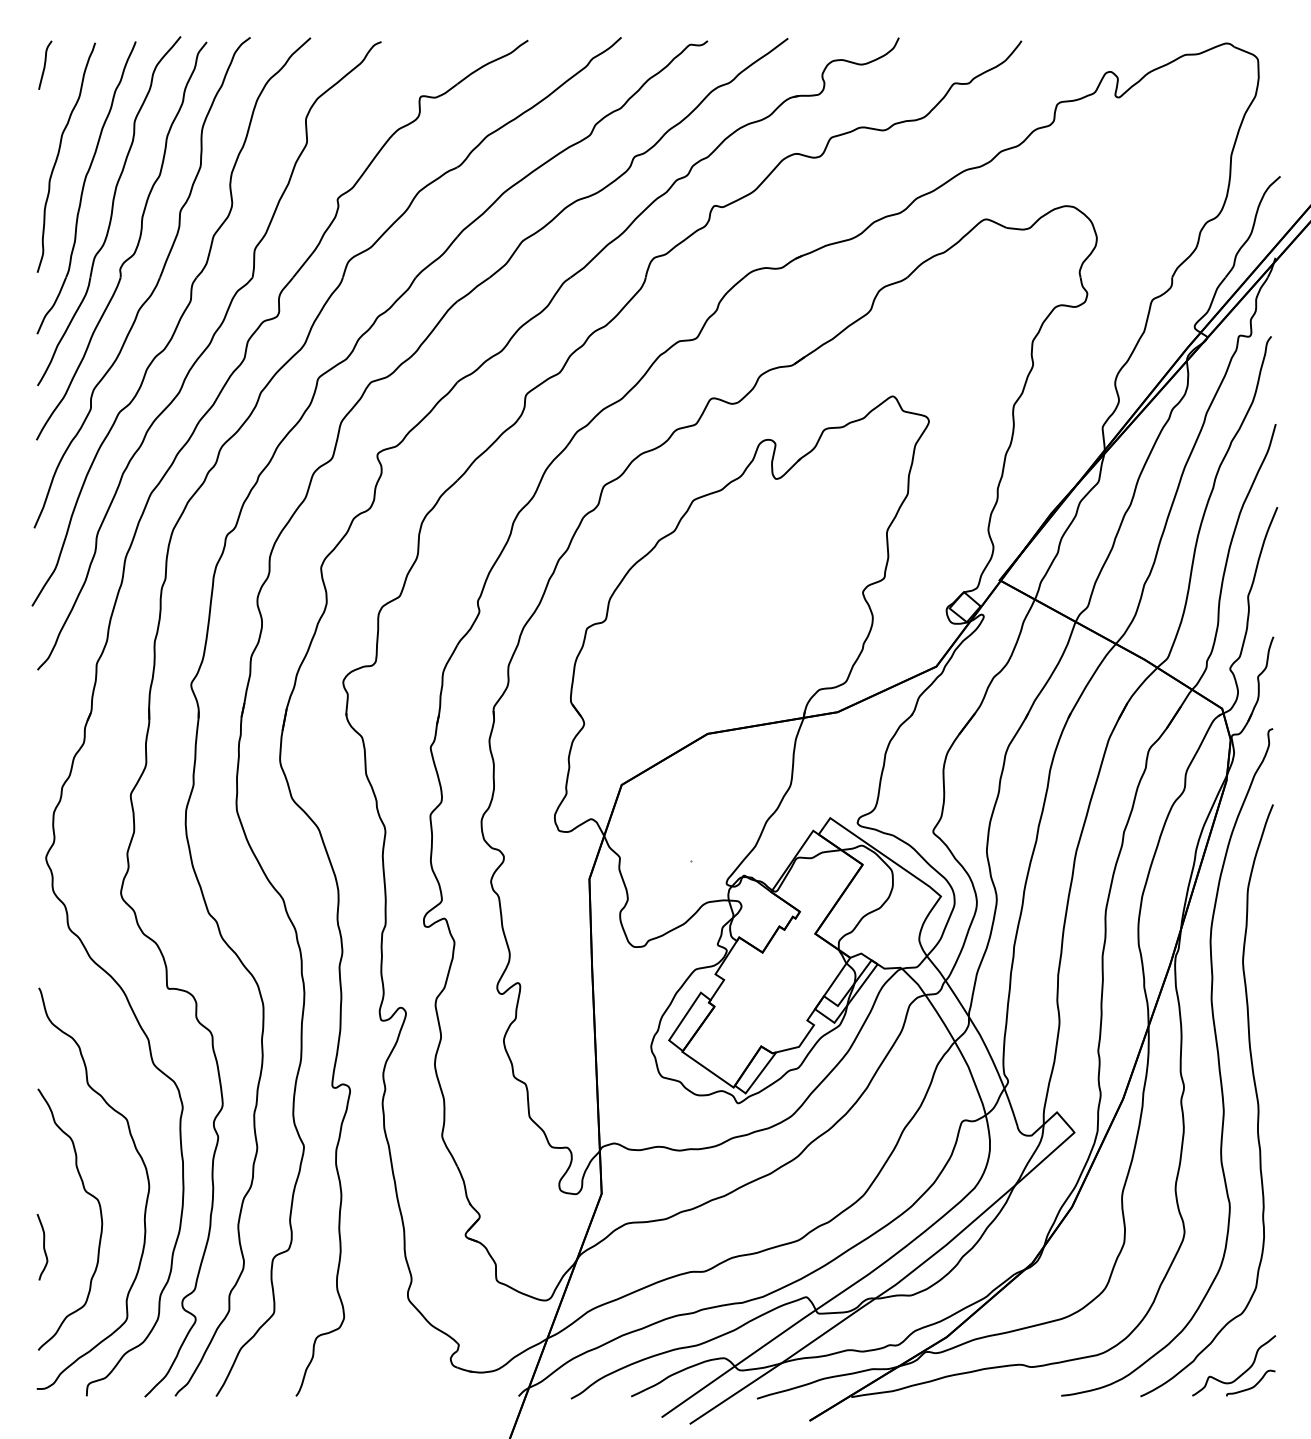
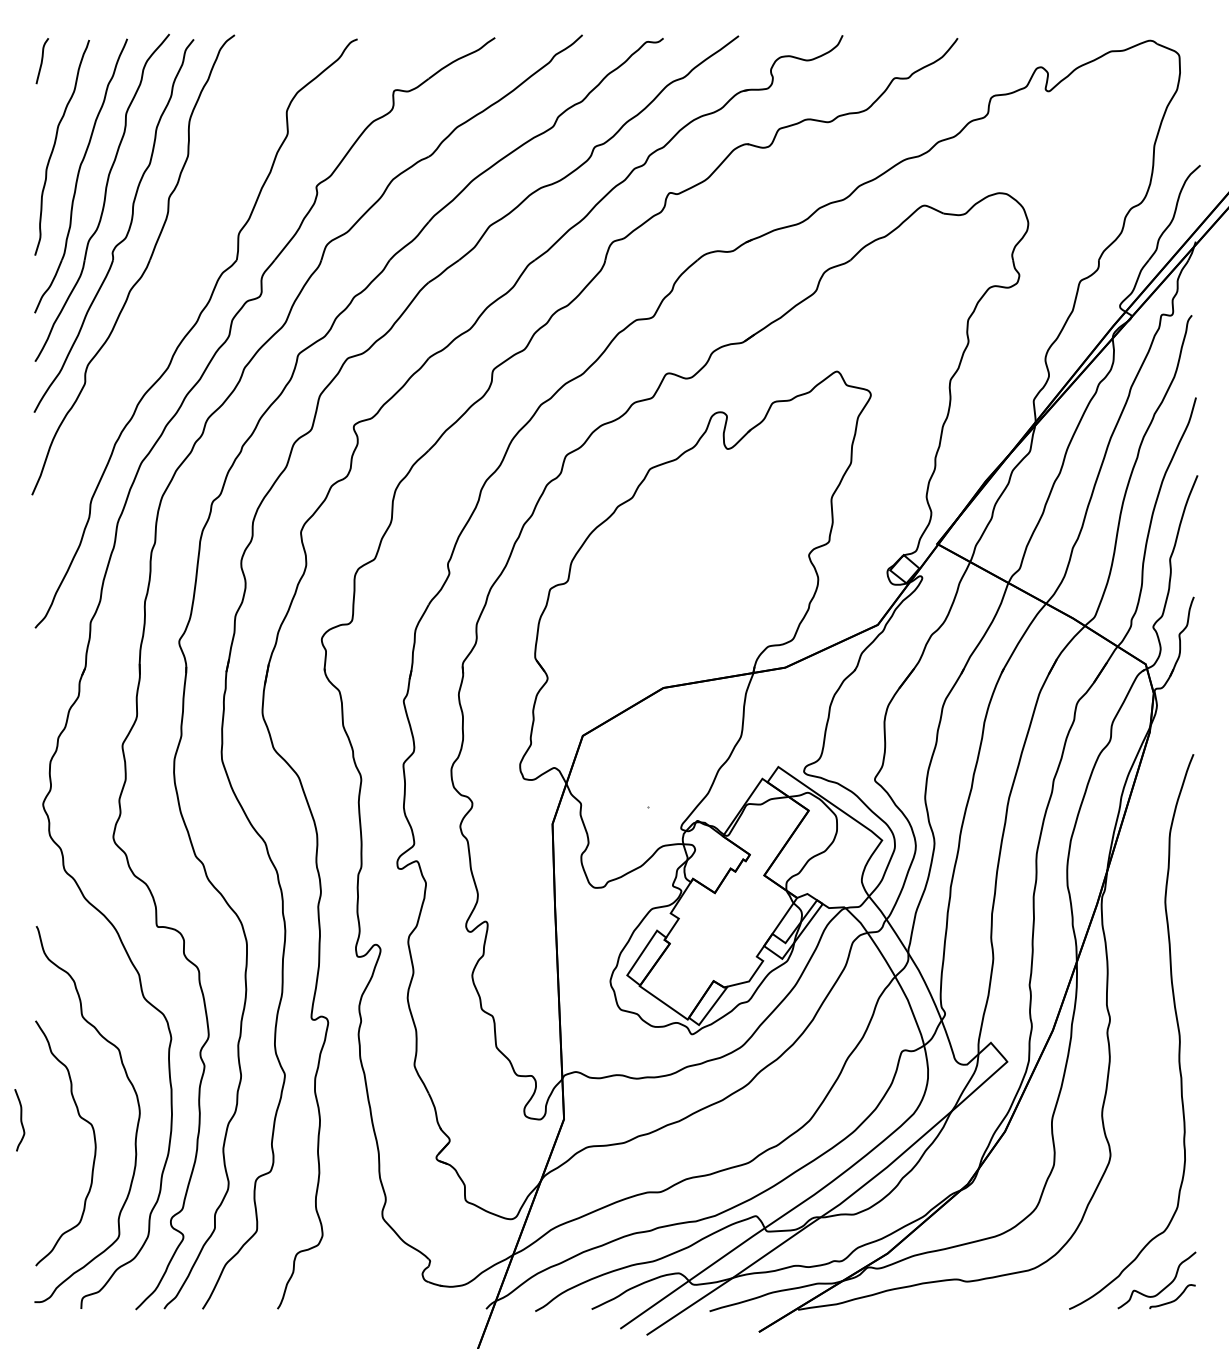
part: (171, 321) -> (160, 301), removed
curve: (1217, 1061) -> (1141, 995), removed
curve: (43, 1247) -> (20, 1120), moved

